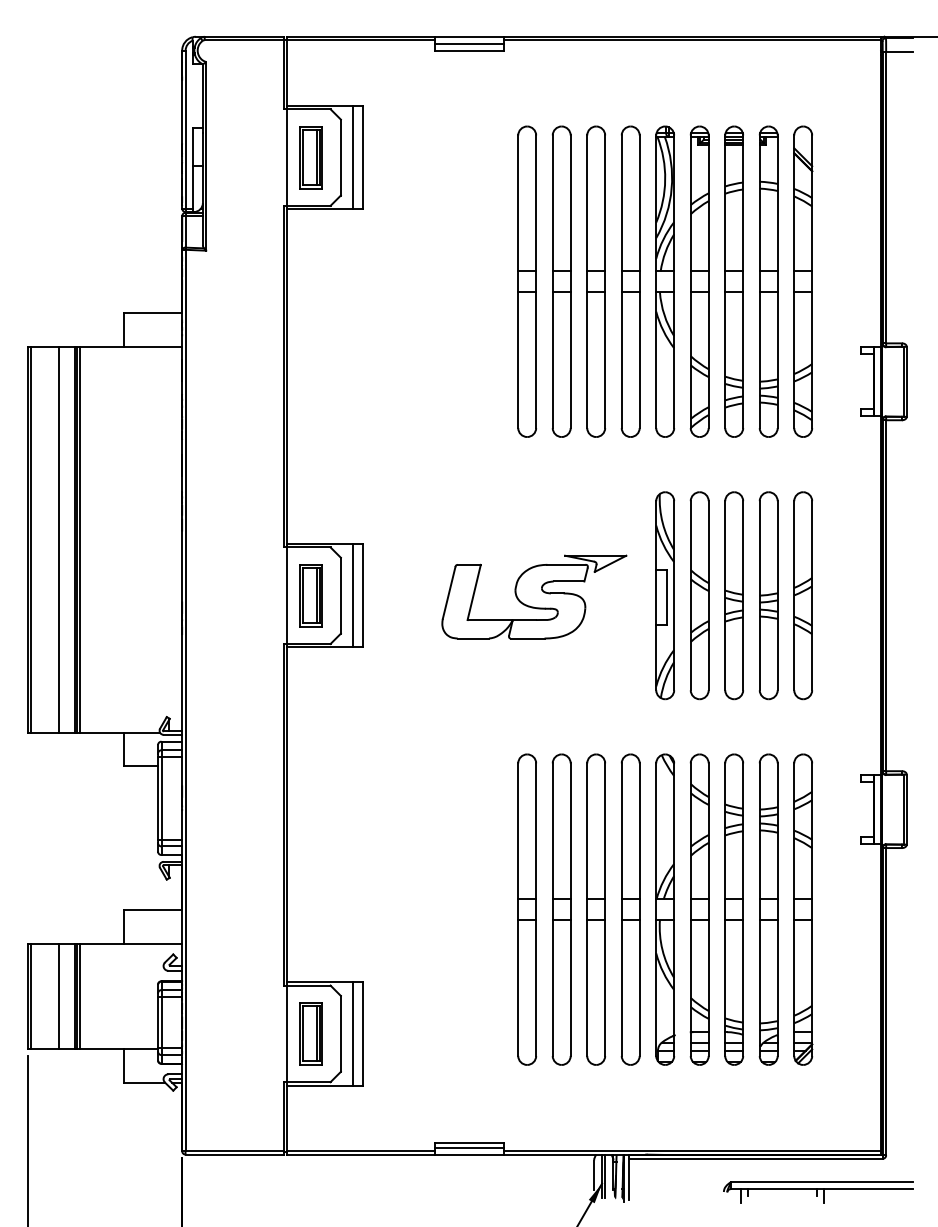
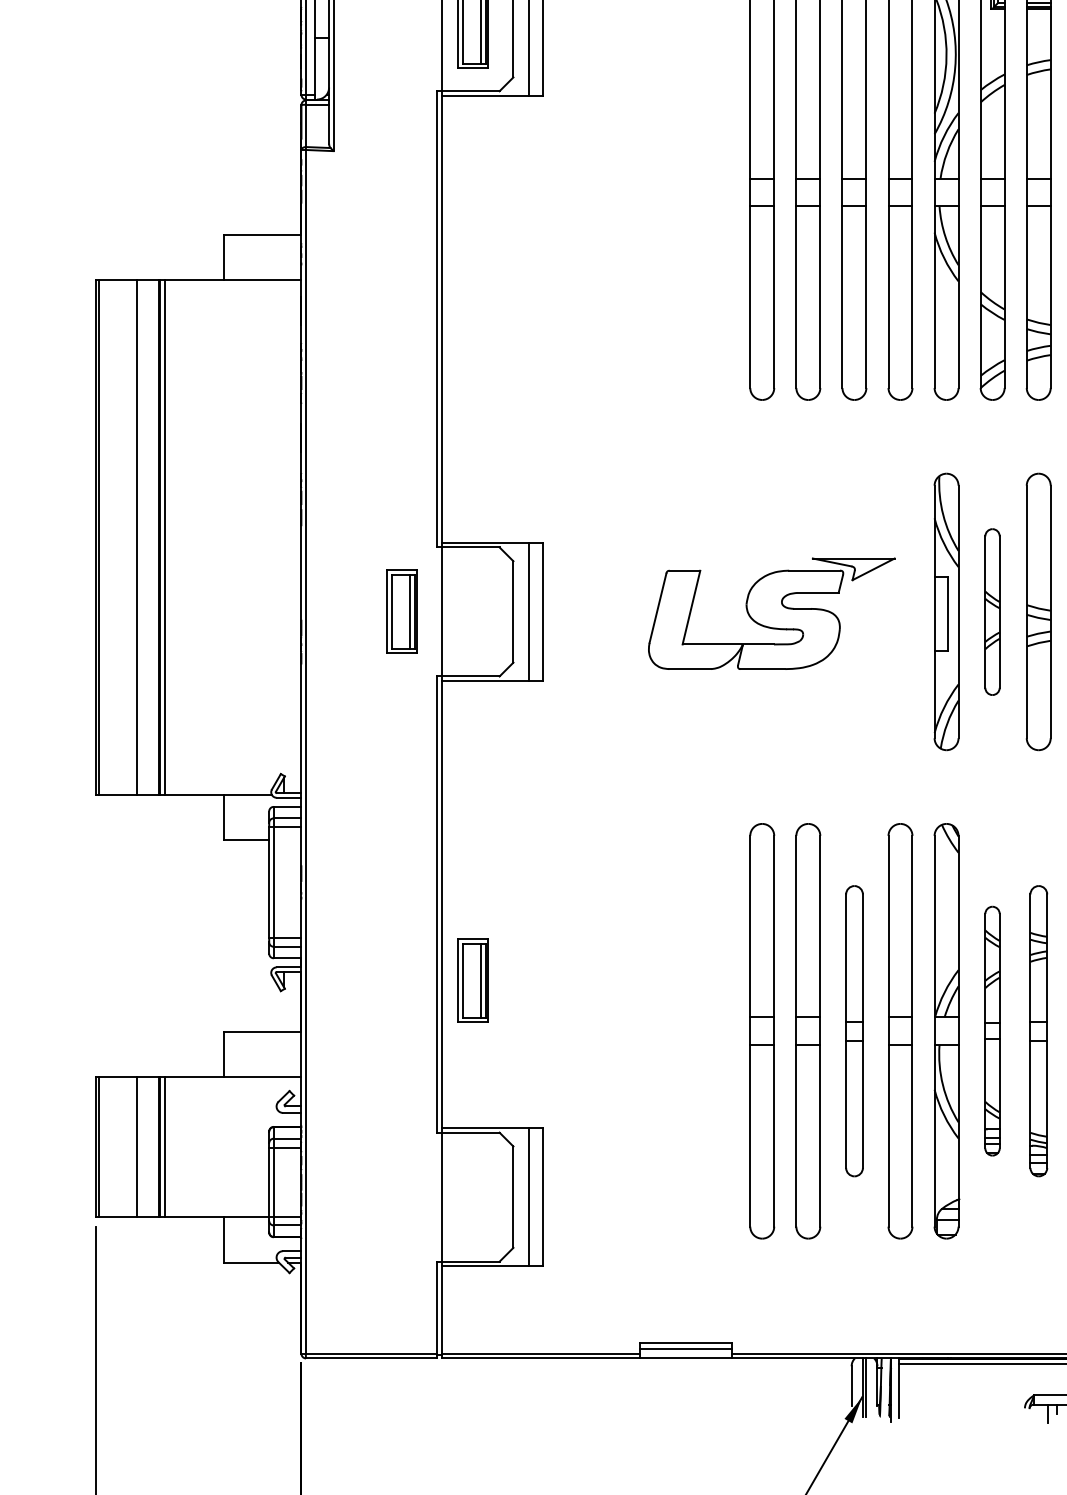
part: (310, 595) -> (402, 611), moved
part: (699, 595) -> (992, 611), size x0.6
part: (596, 909) -> (854, 1031), size x0.7
part: (699, 909) -> (992, 1031), size x0.6
part: (734, 909) -> (1039, 1031), size x0.7
part: (310, 1033) -> (472, 980), moved

